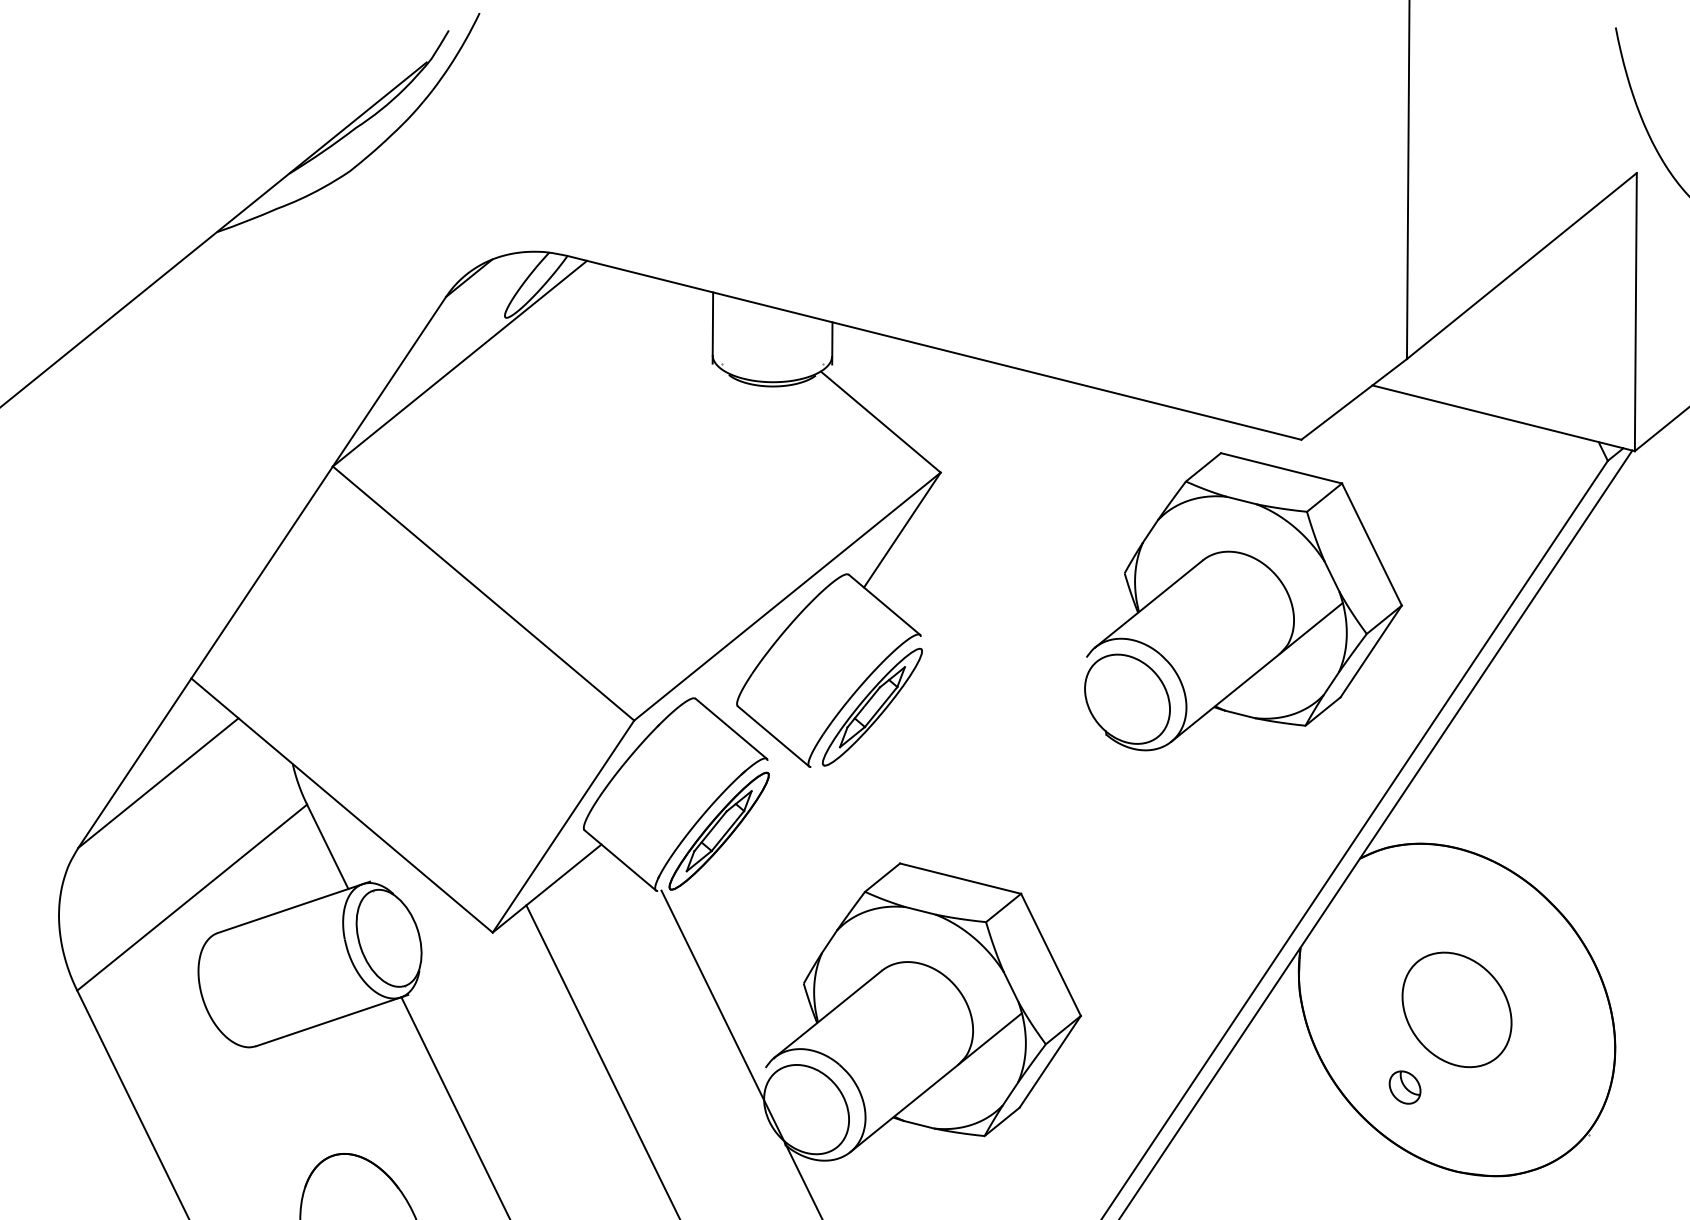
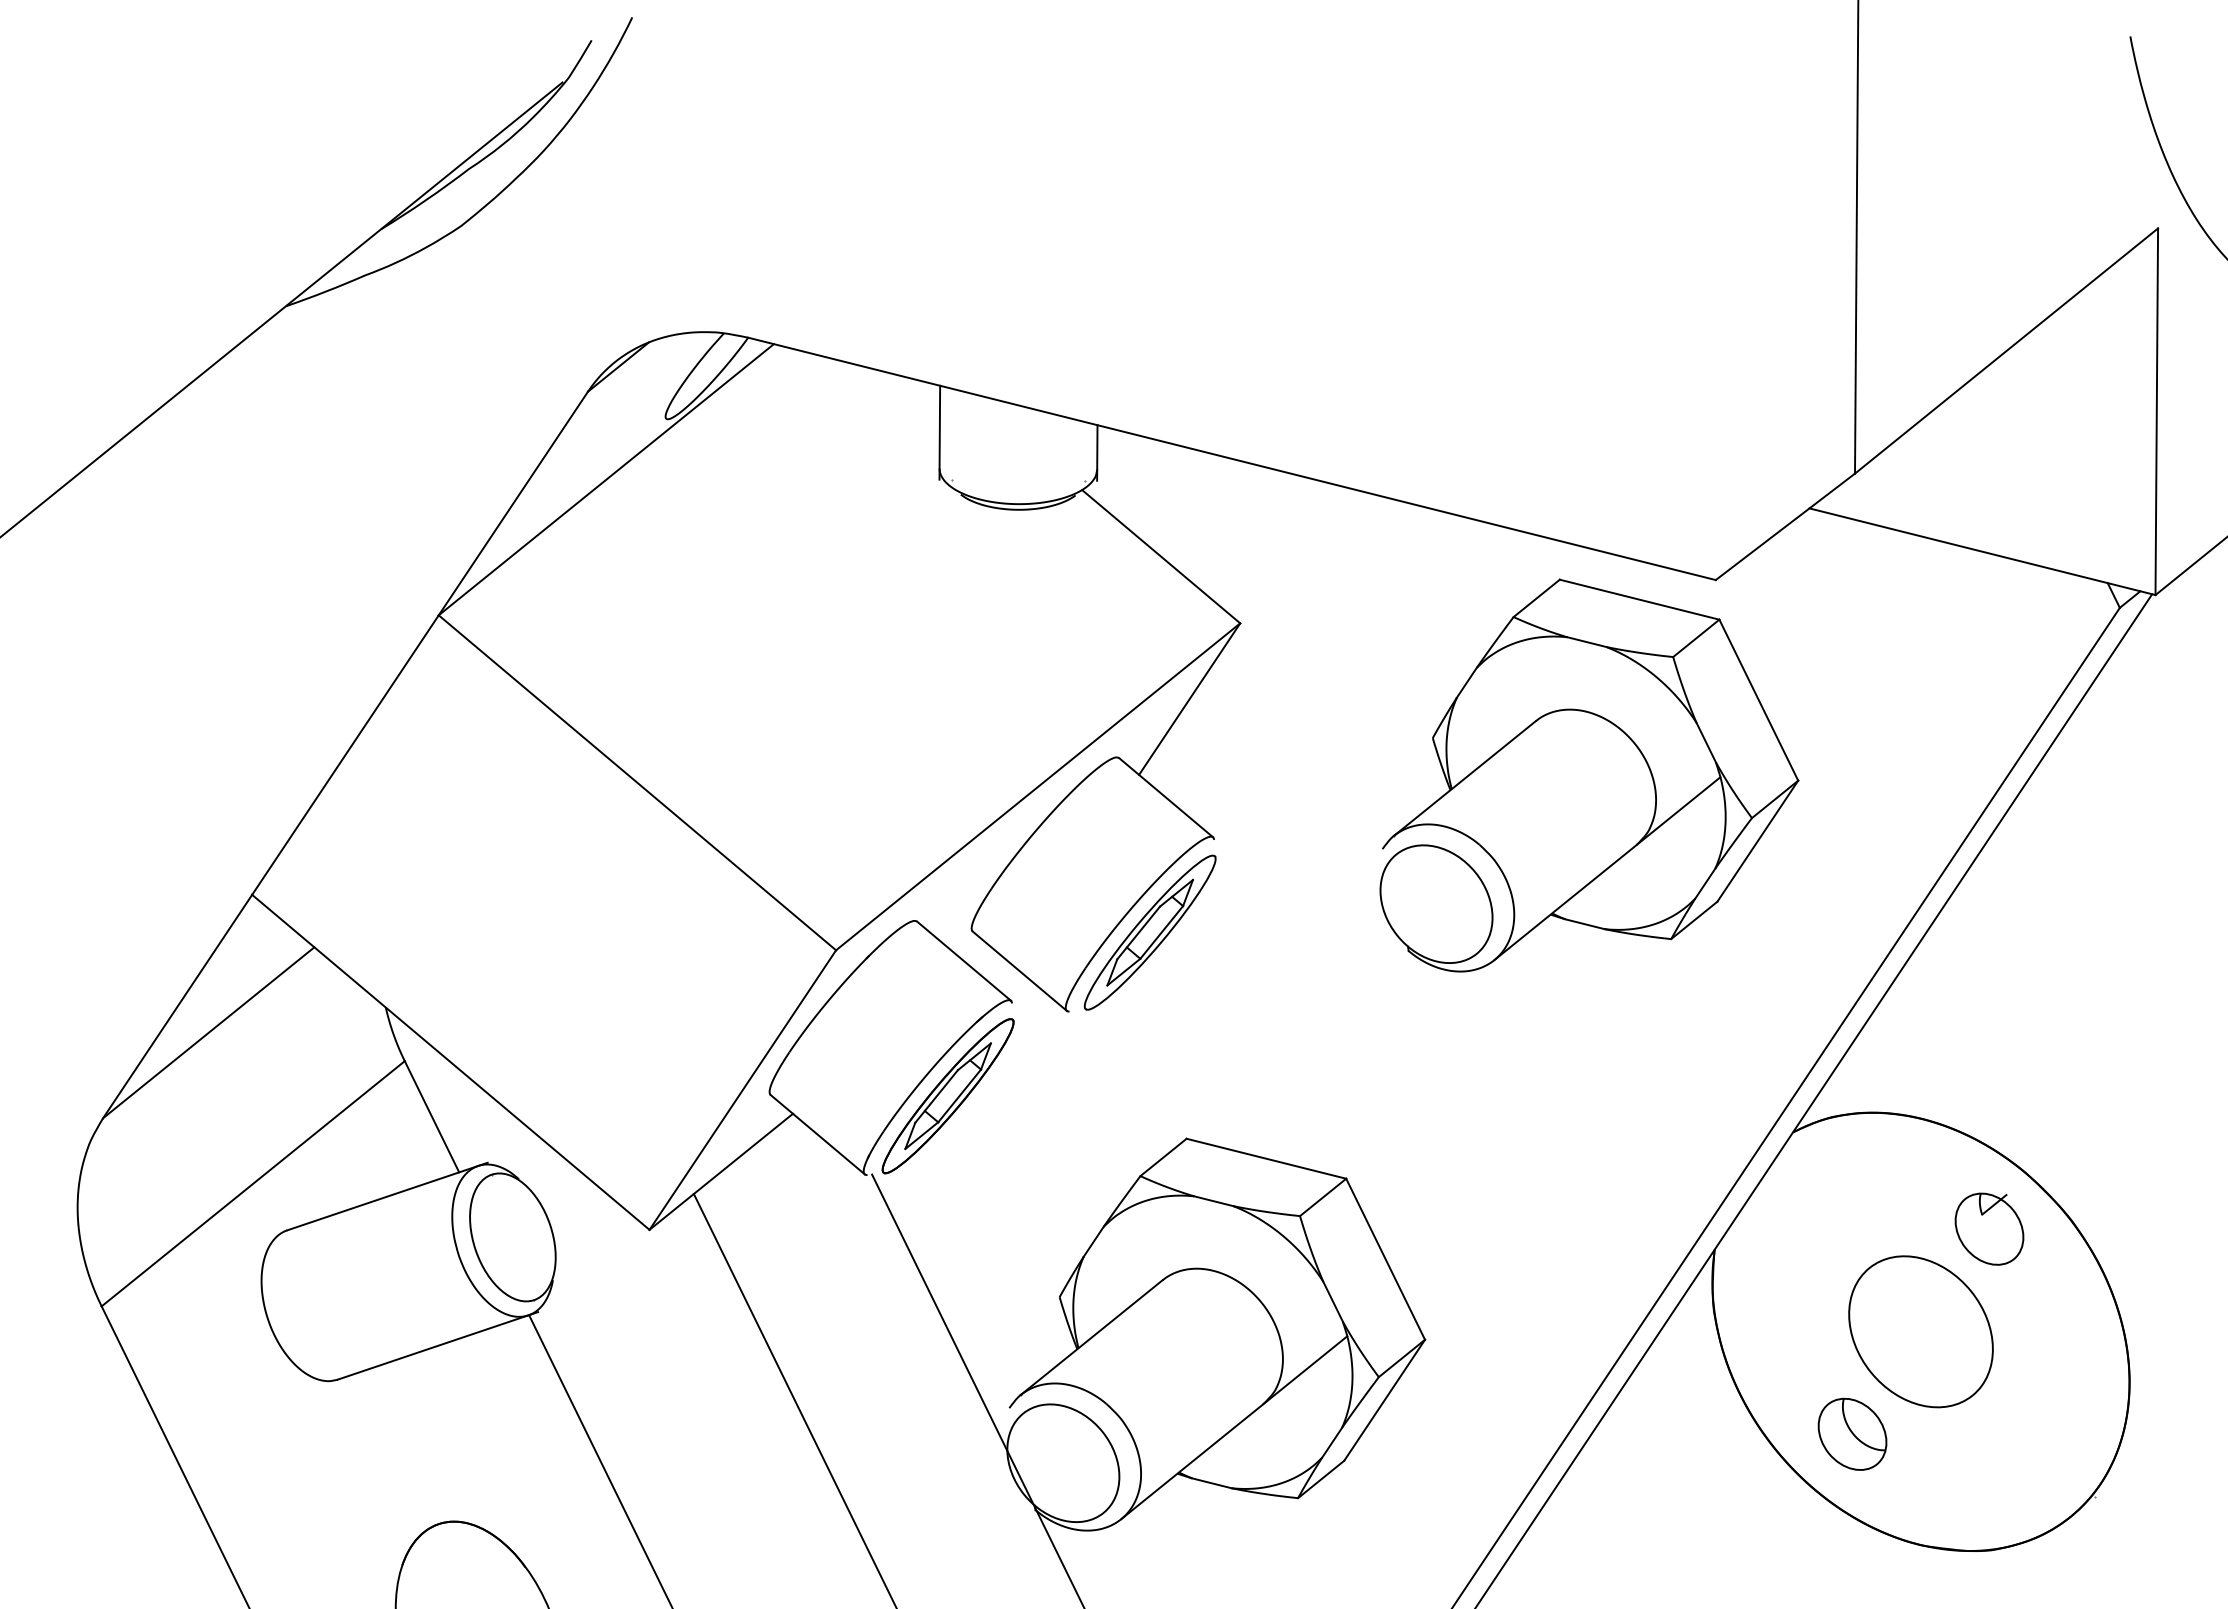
part: (1243, 601) -> (1589, 775), moved
part: (1508, 931) -> (1989, 1228), added
part: (1405, 1087) -> (1852, 1433), size x1.67

